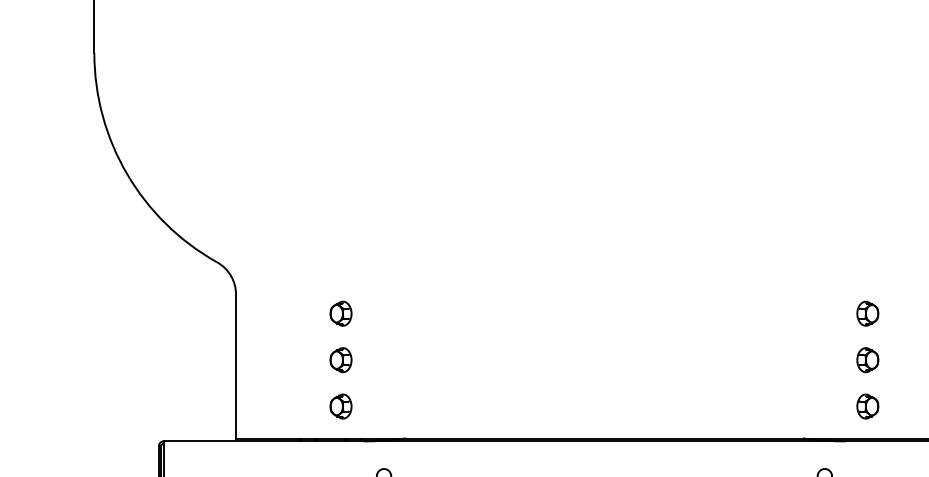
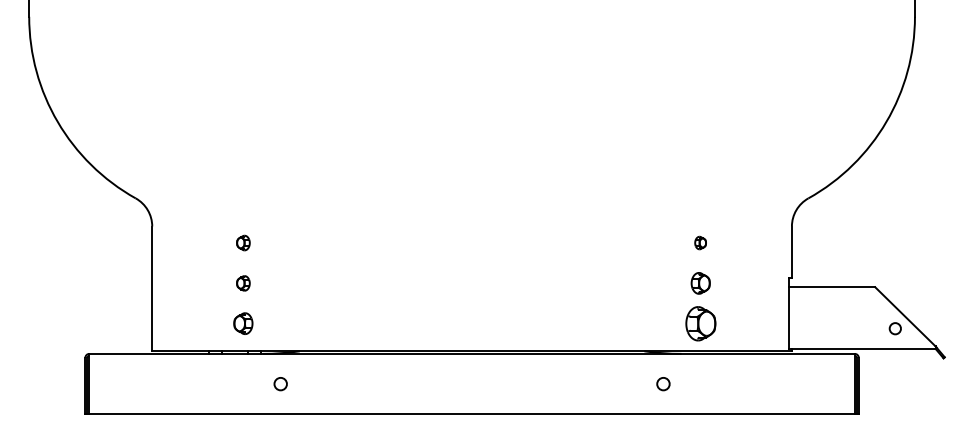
part: (341, 313) -> (243, 242), size x0.7
part: (867, 313) -> (700, 242), size x0.6
part: (341, 360) -> (243, 283), size x0.7
part: (867, 406) -> (700, 323), size x1.6

